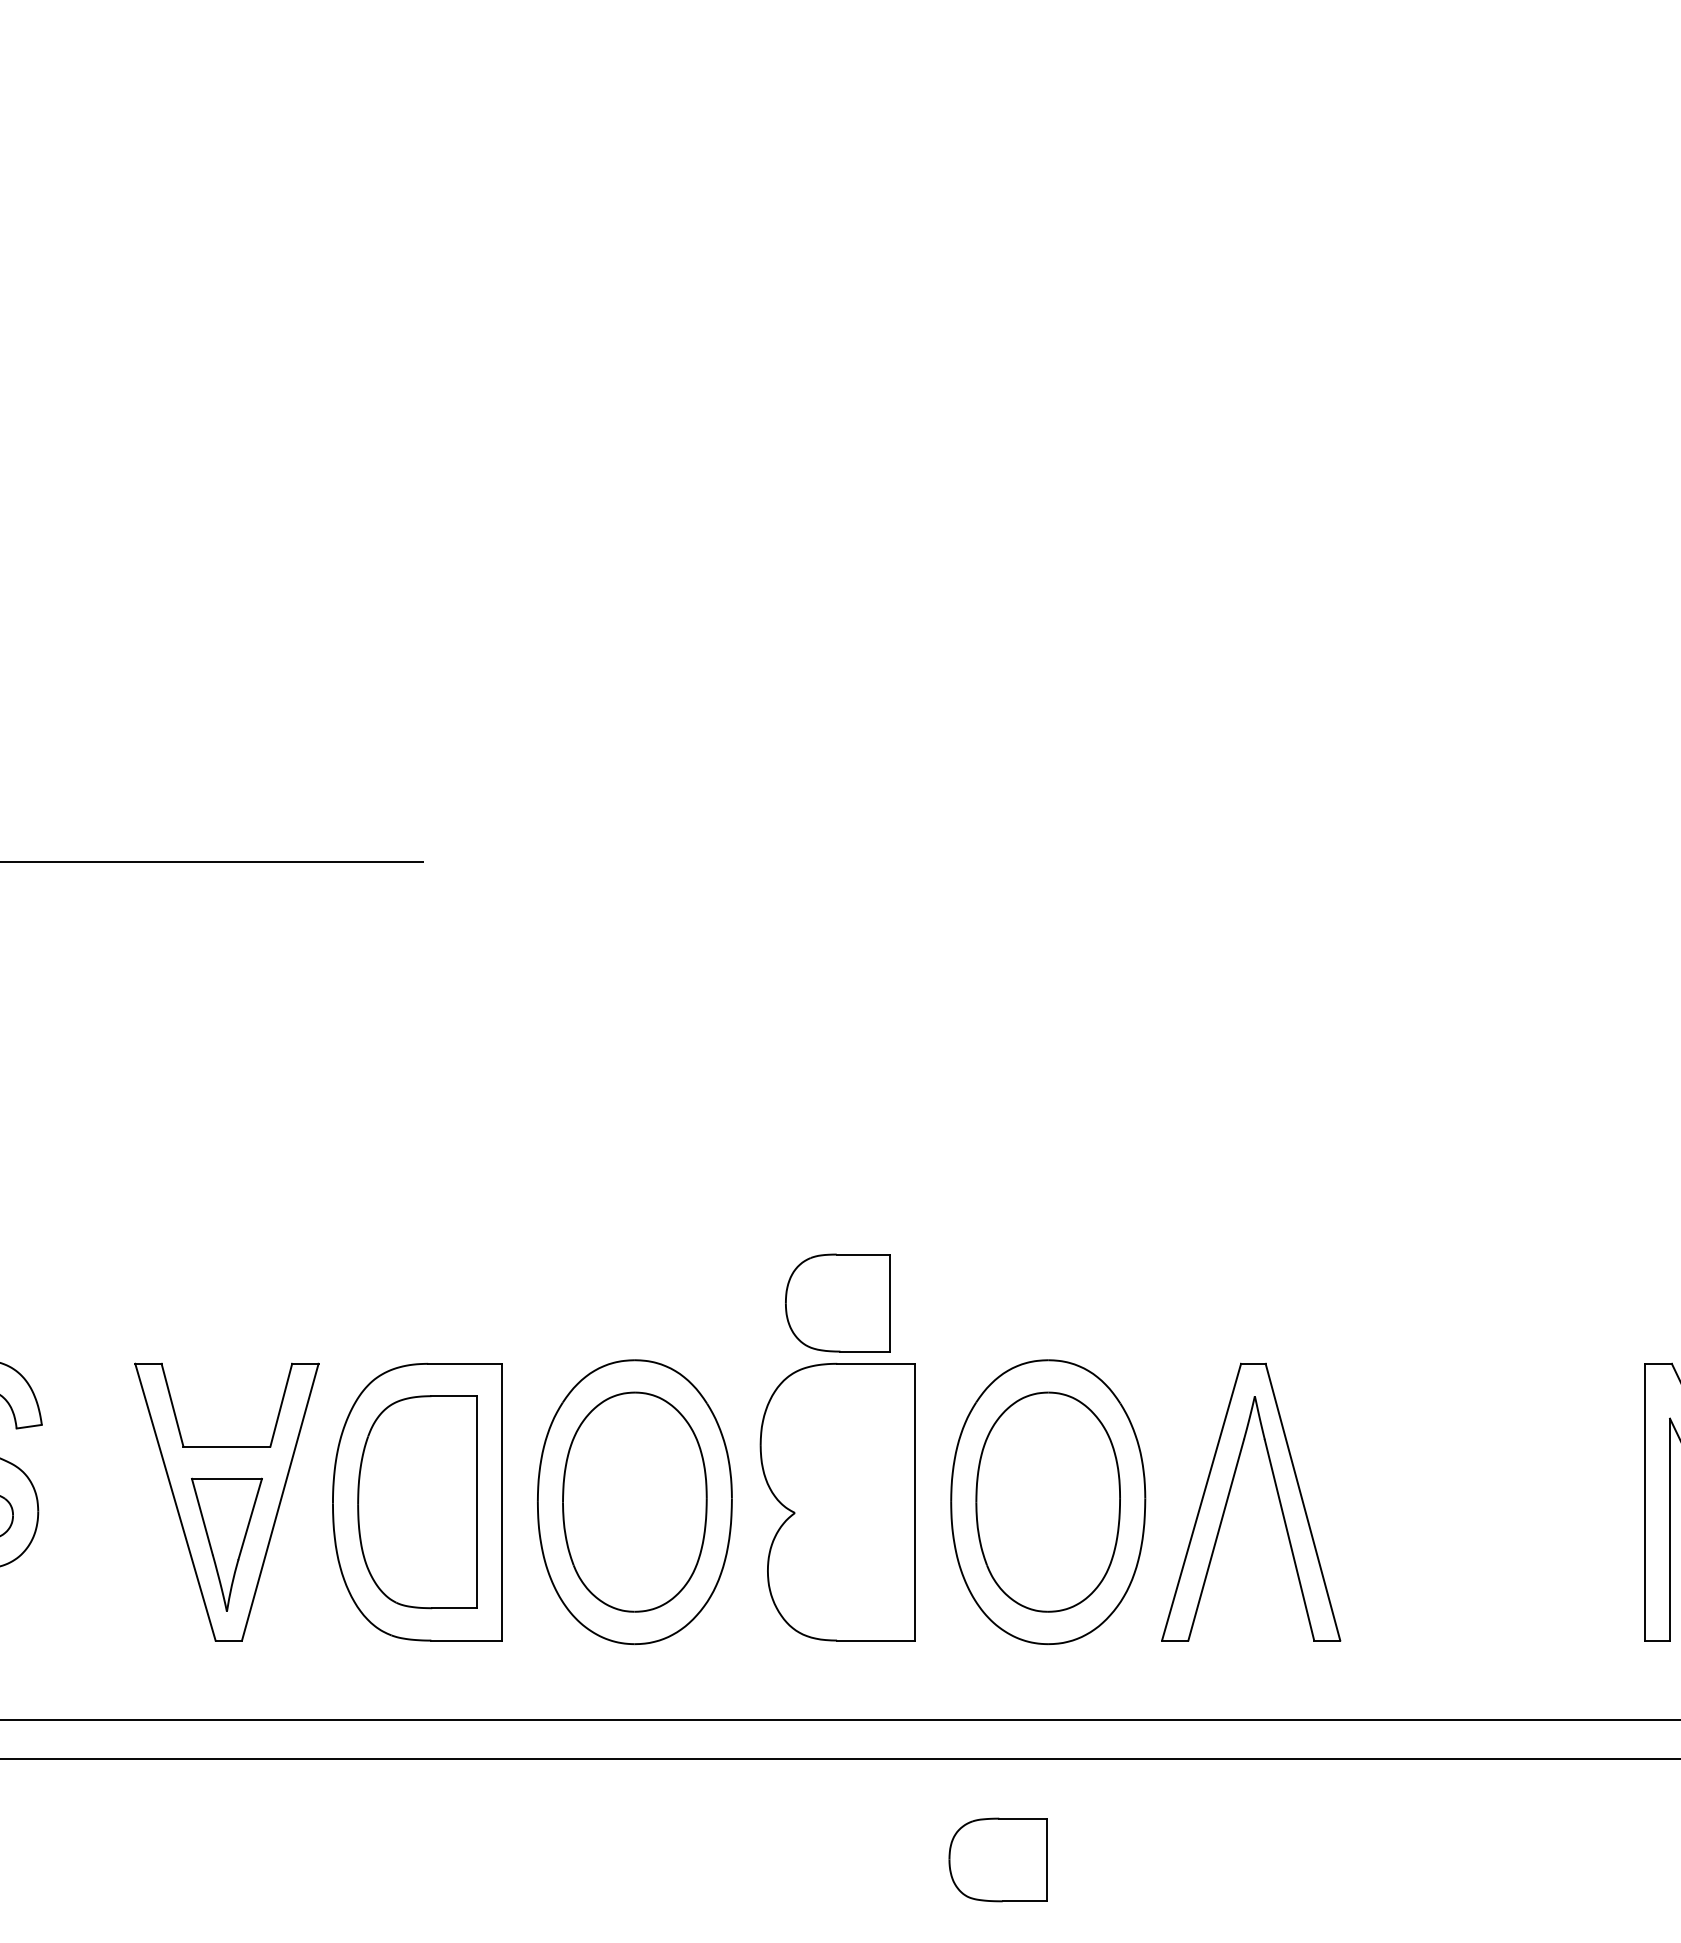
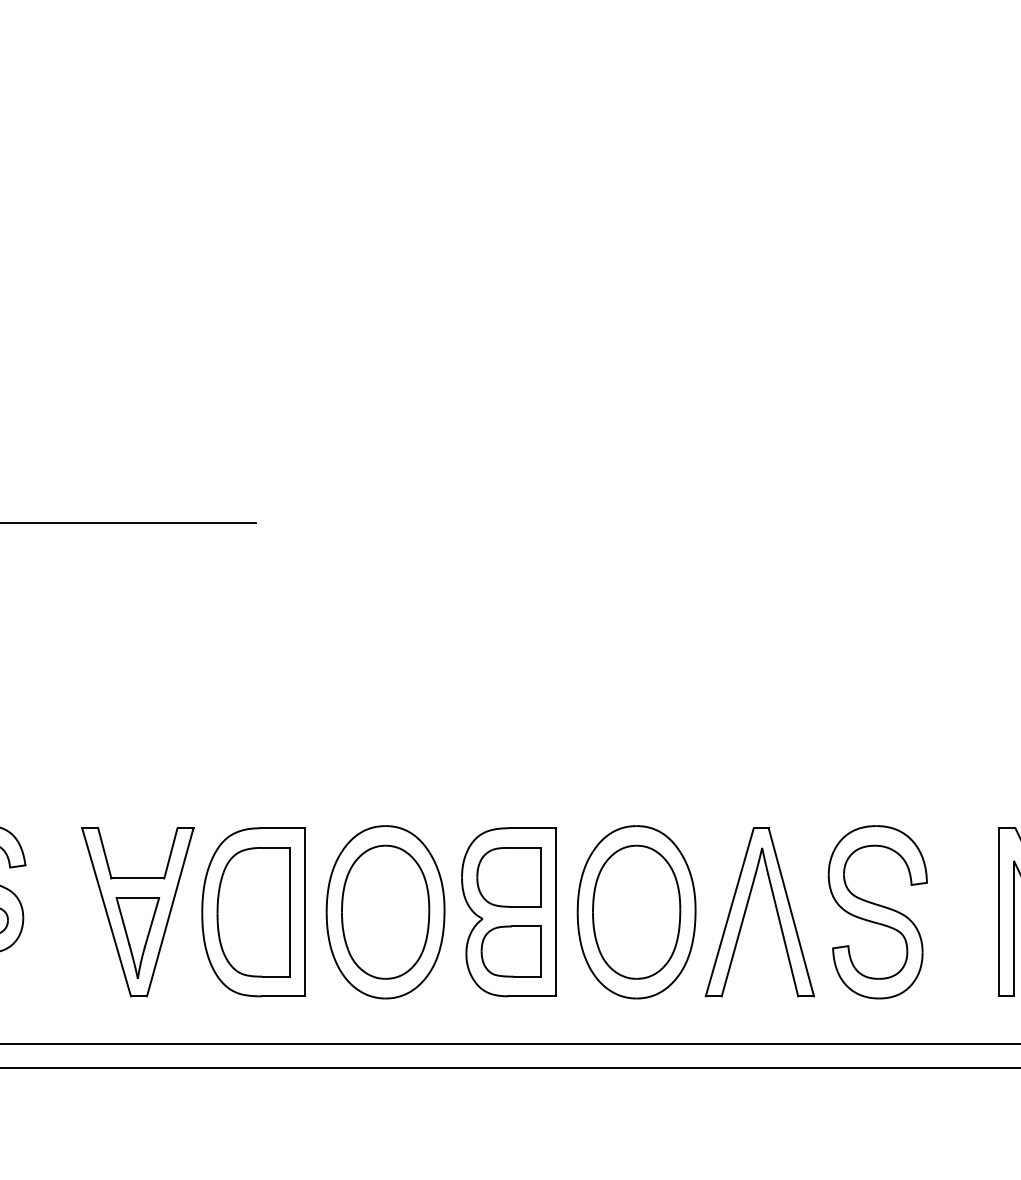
part: (837, 1303) -> (508, 877), moved
part: (1444, 1502) -> (877, 912), added
part: (996, 1859) -> (510, 951), moved

